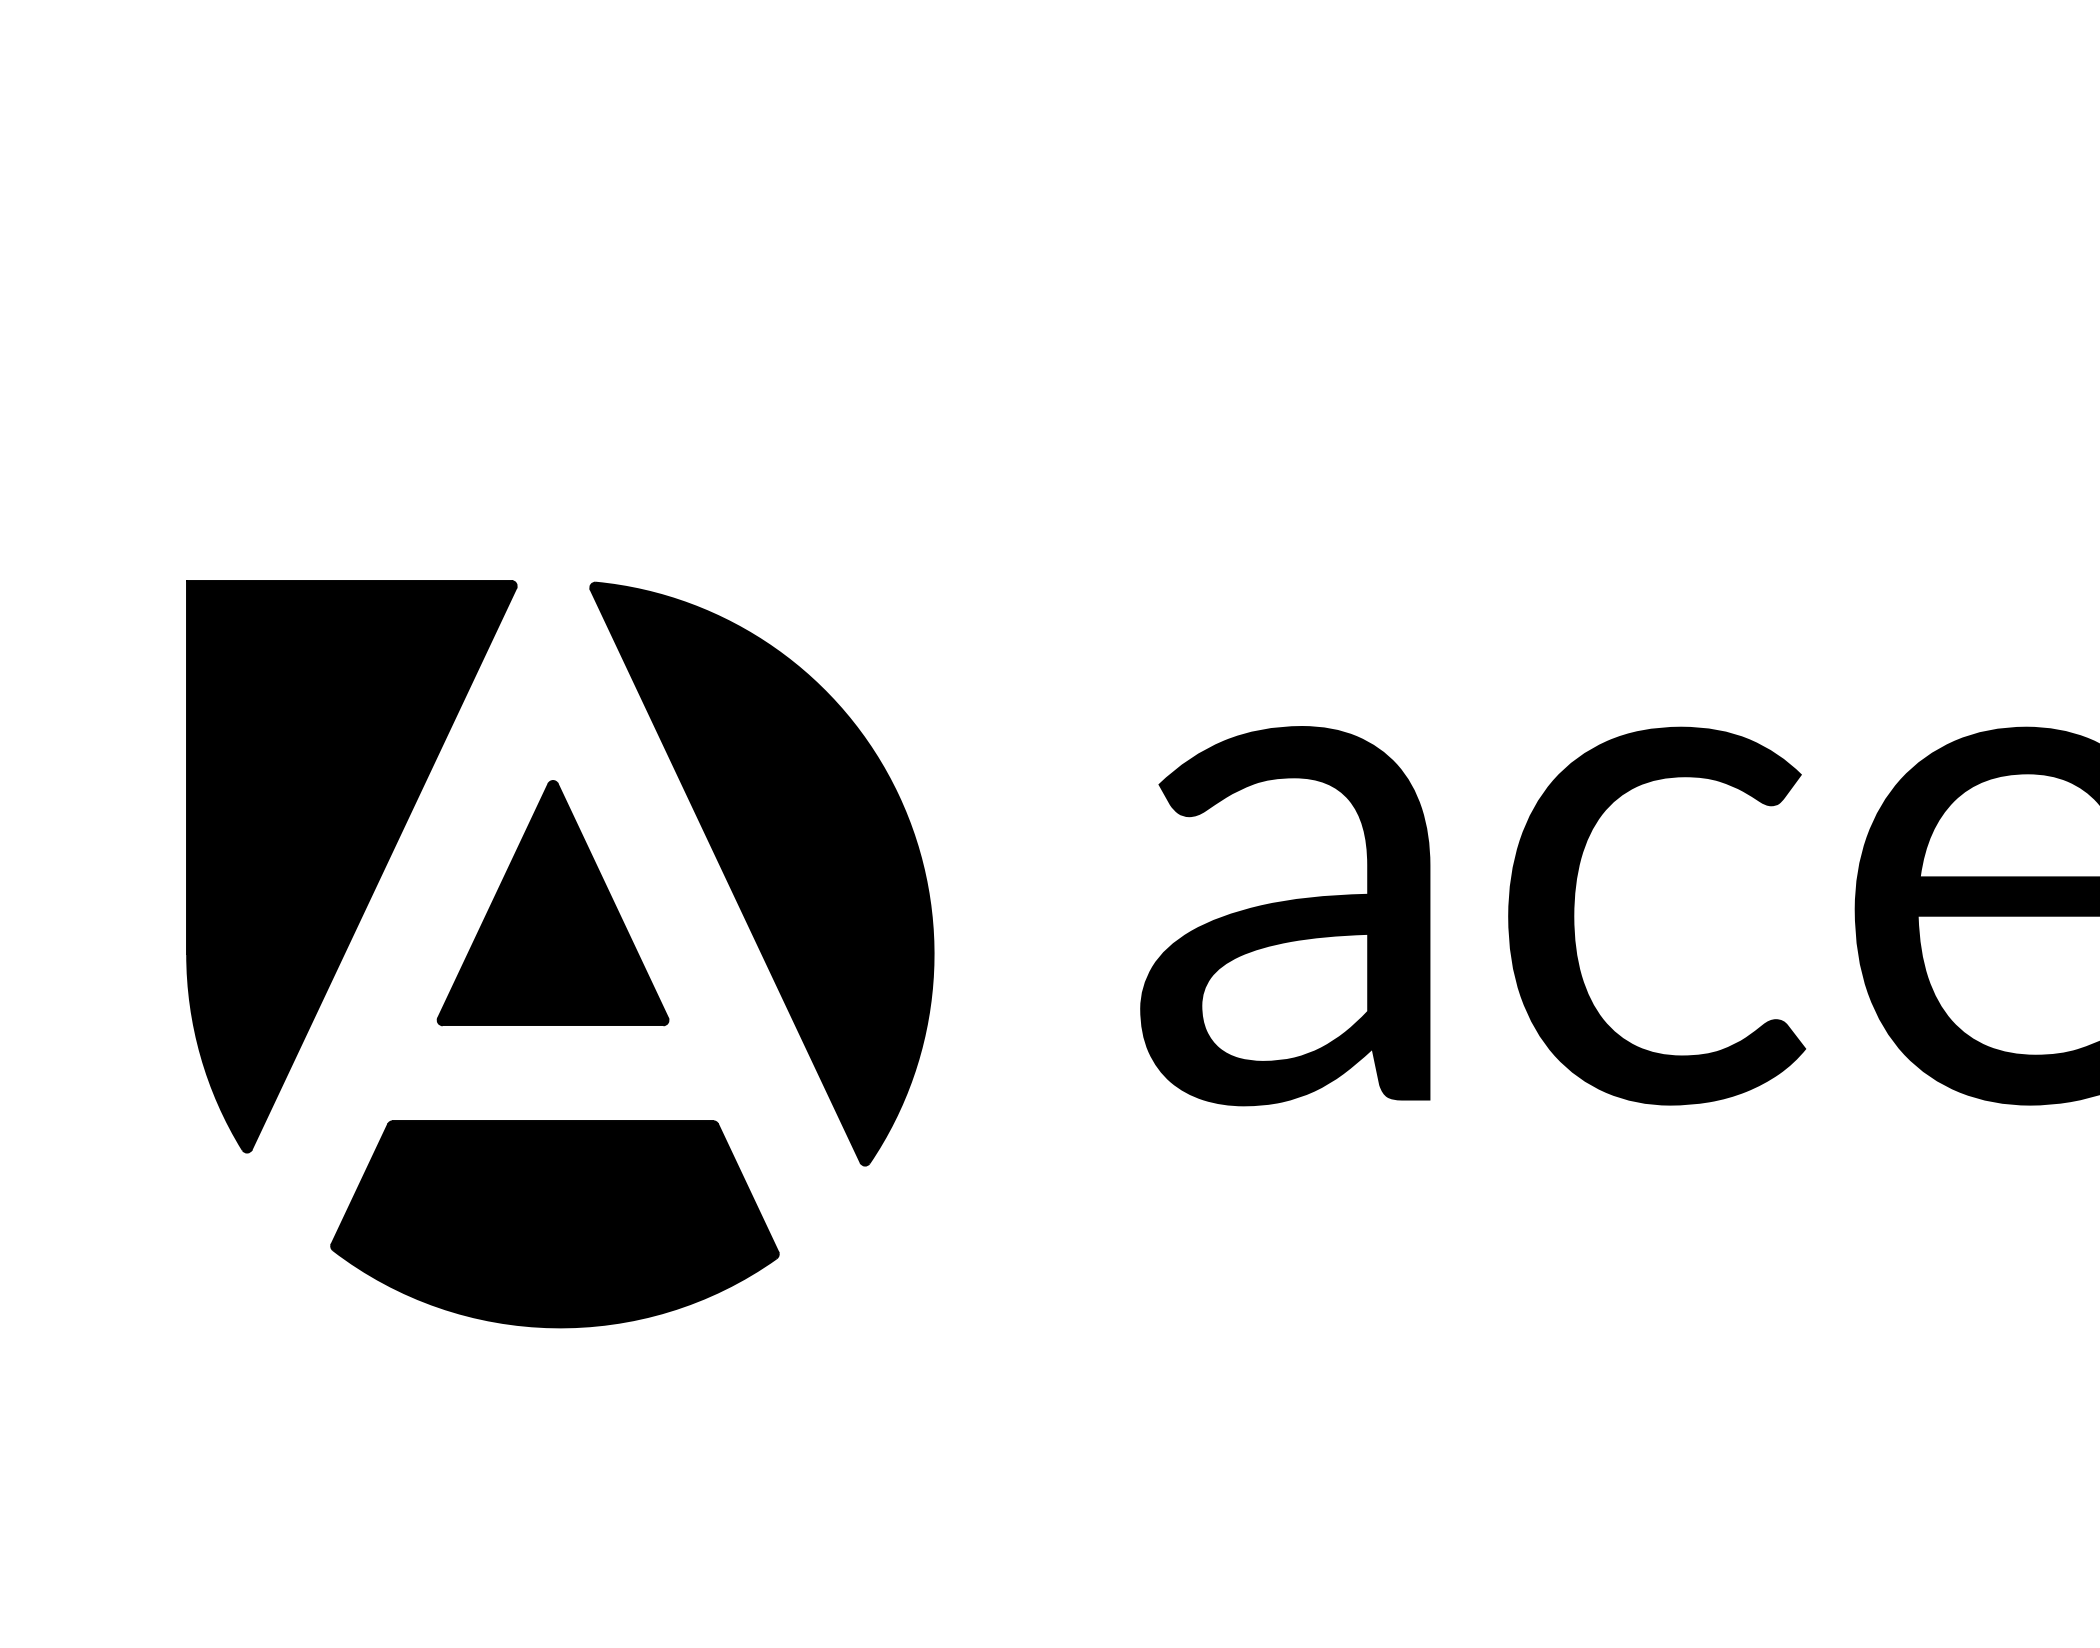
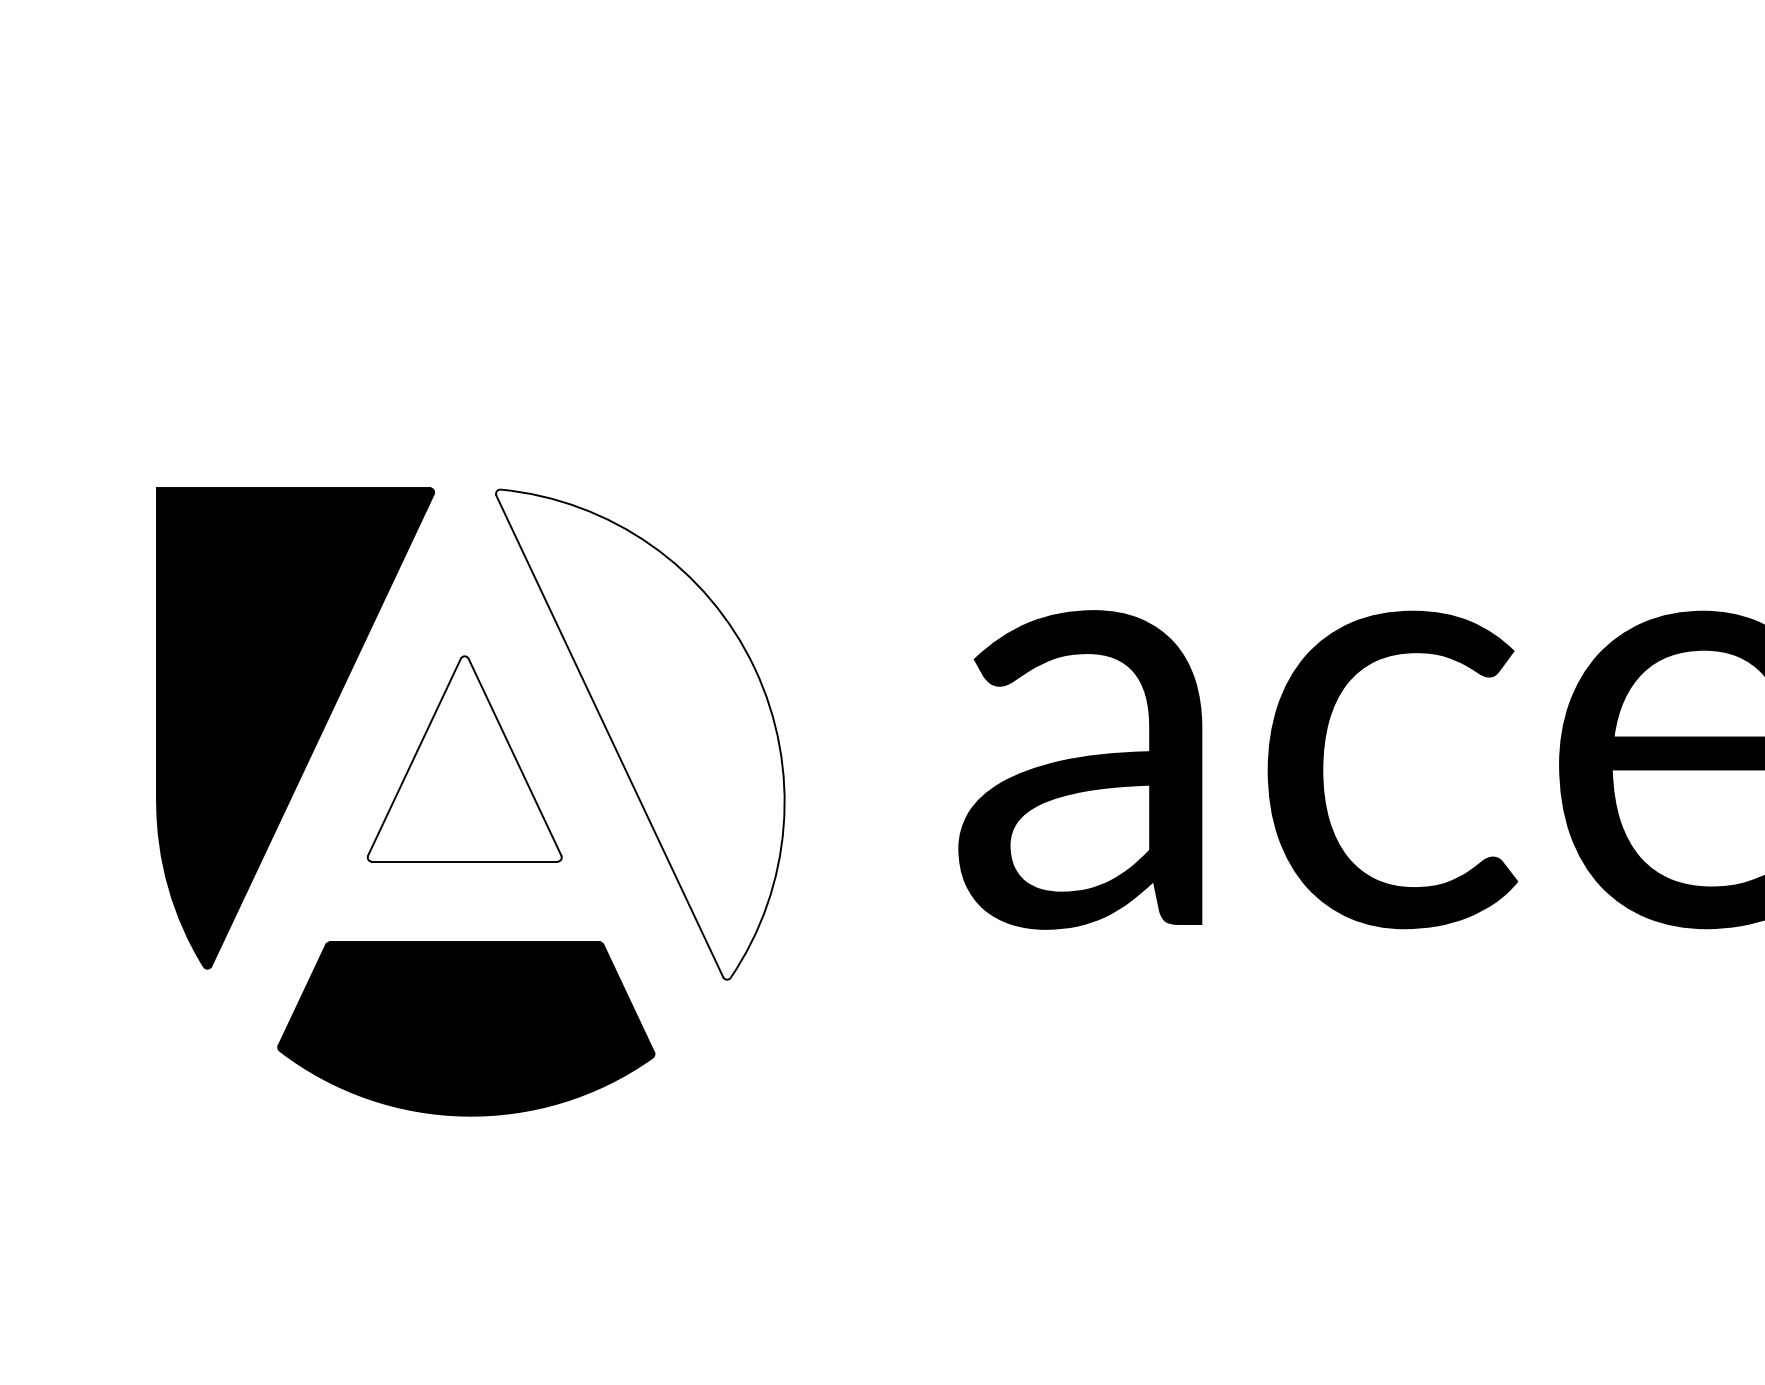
fill: (761, 873) -> (639, 734), removed
fill: (552, 902) -> (464, 758), removed

